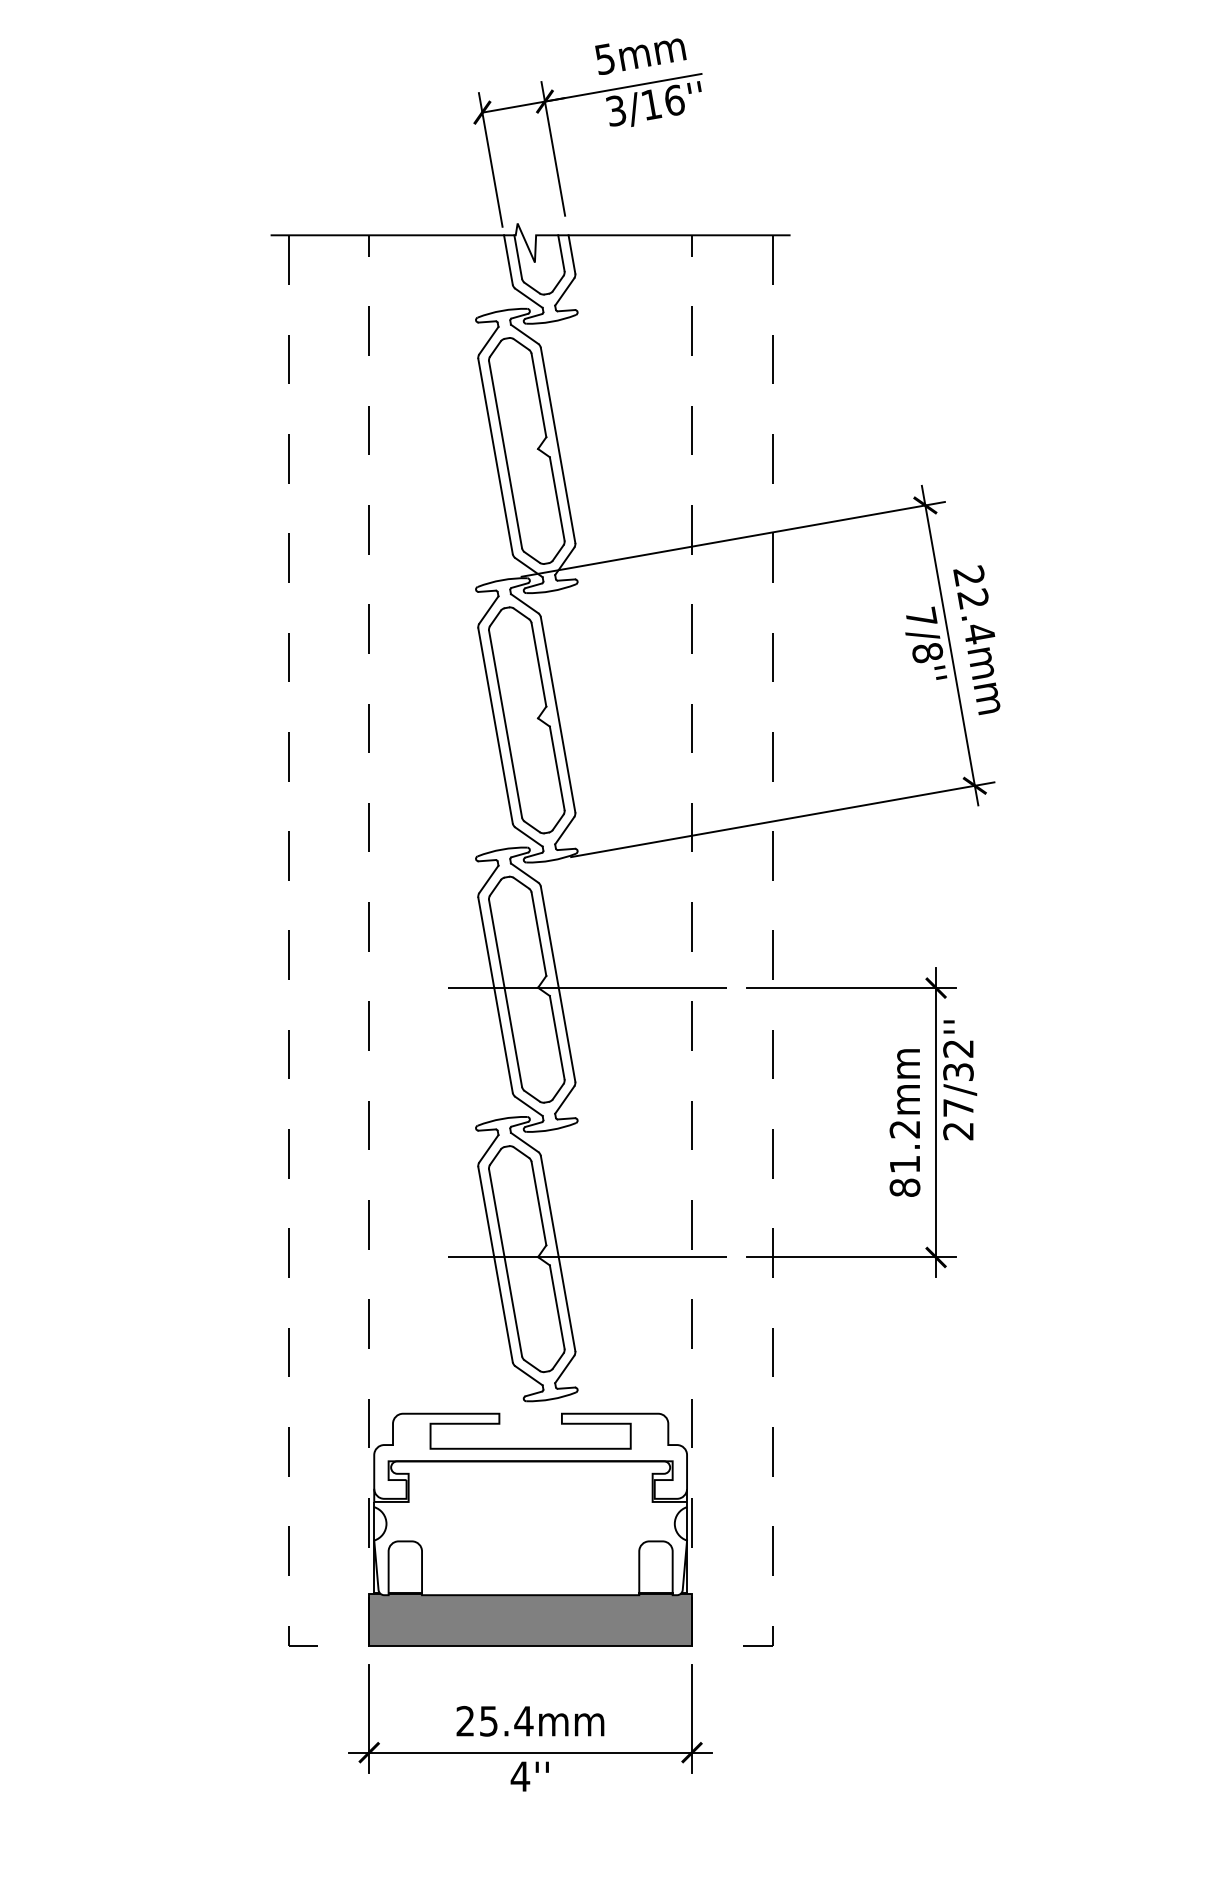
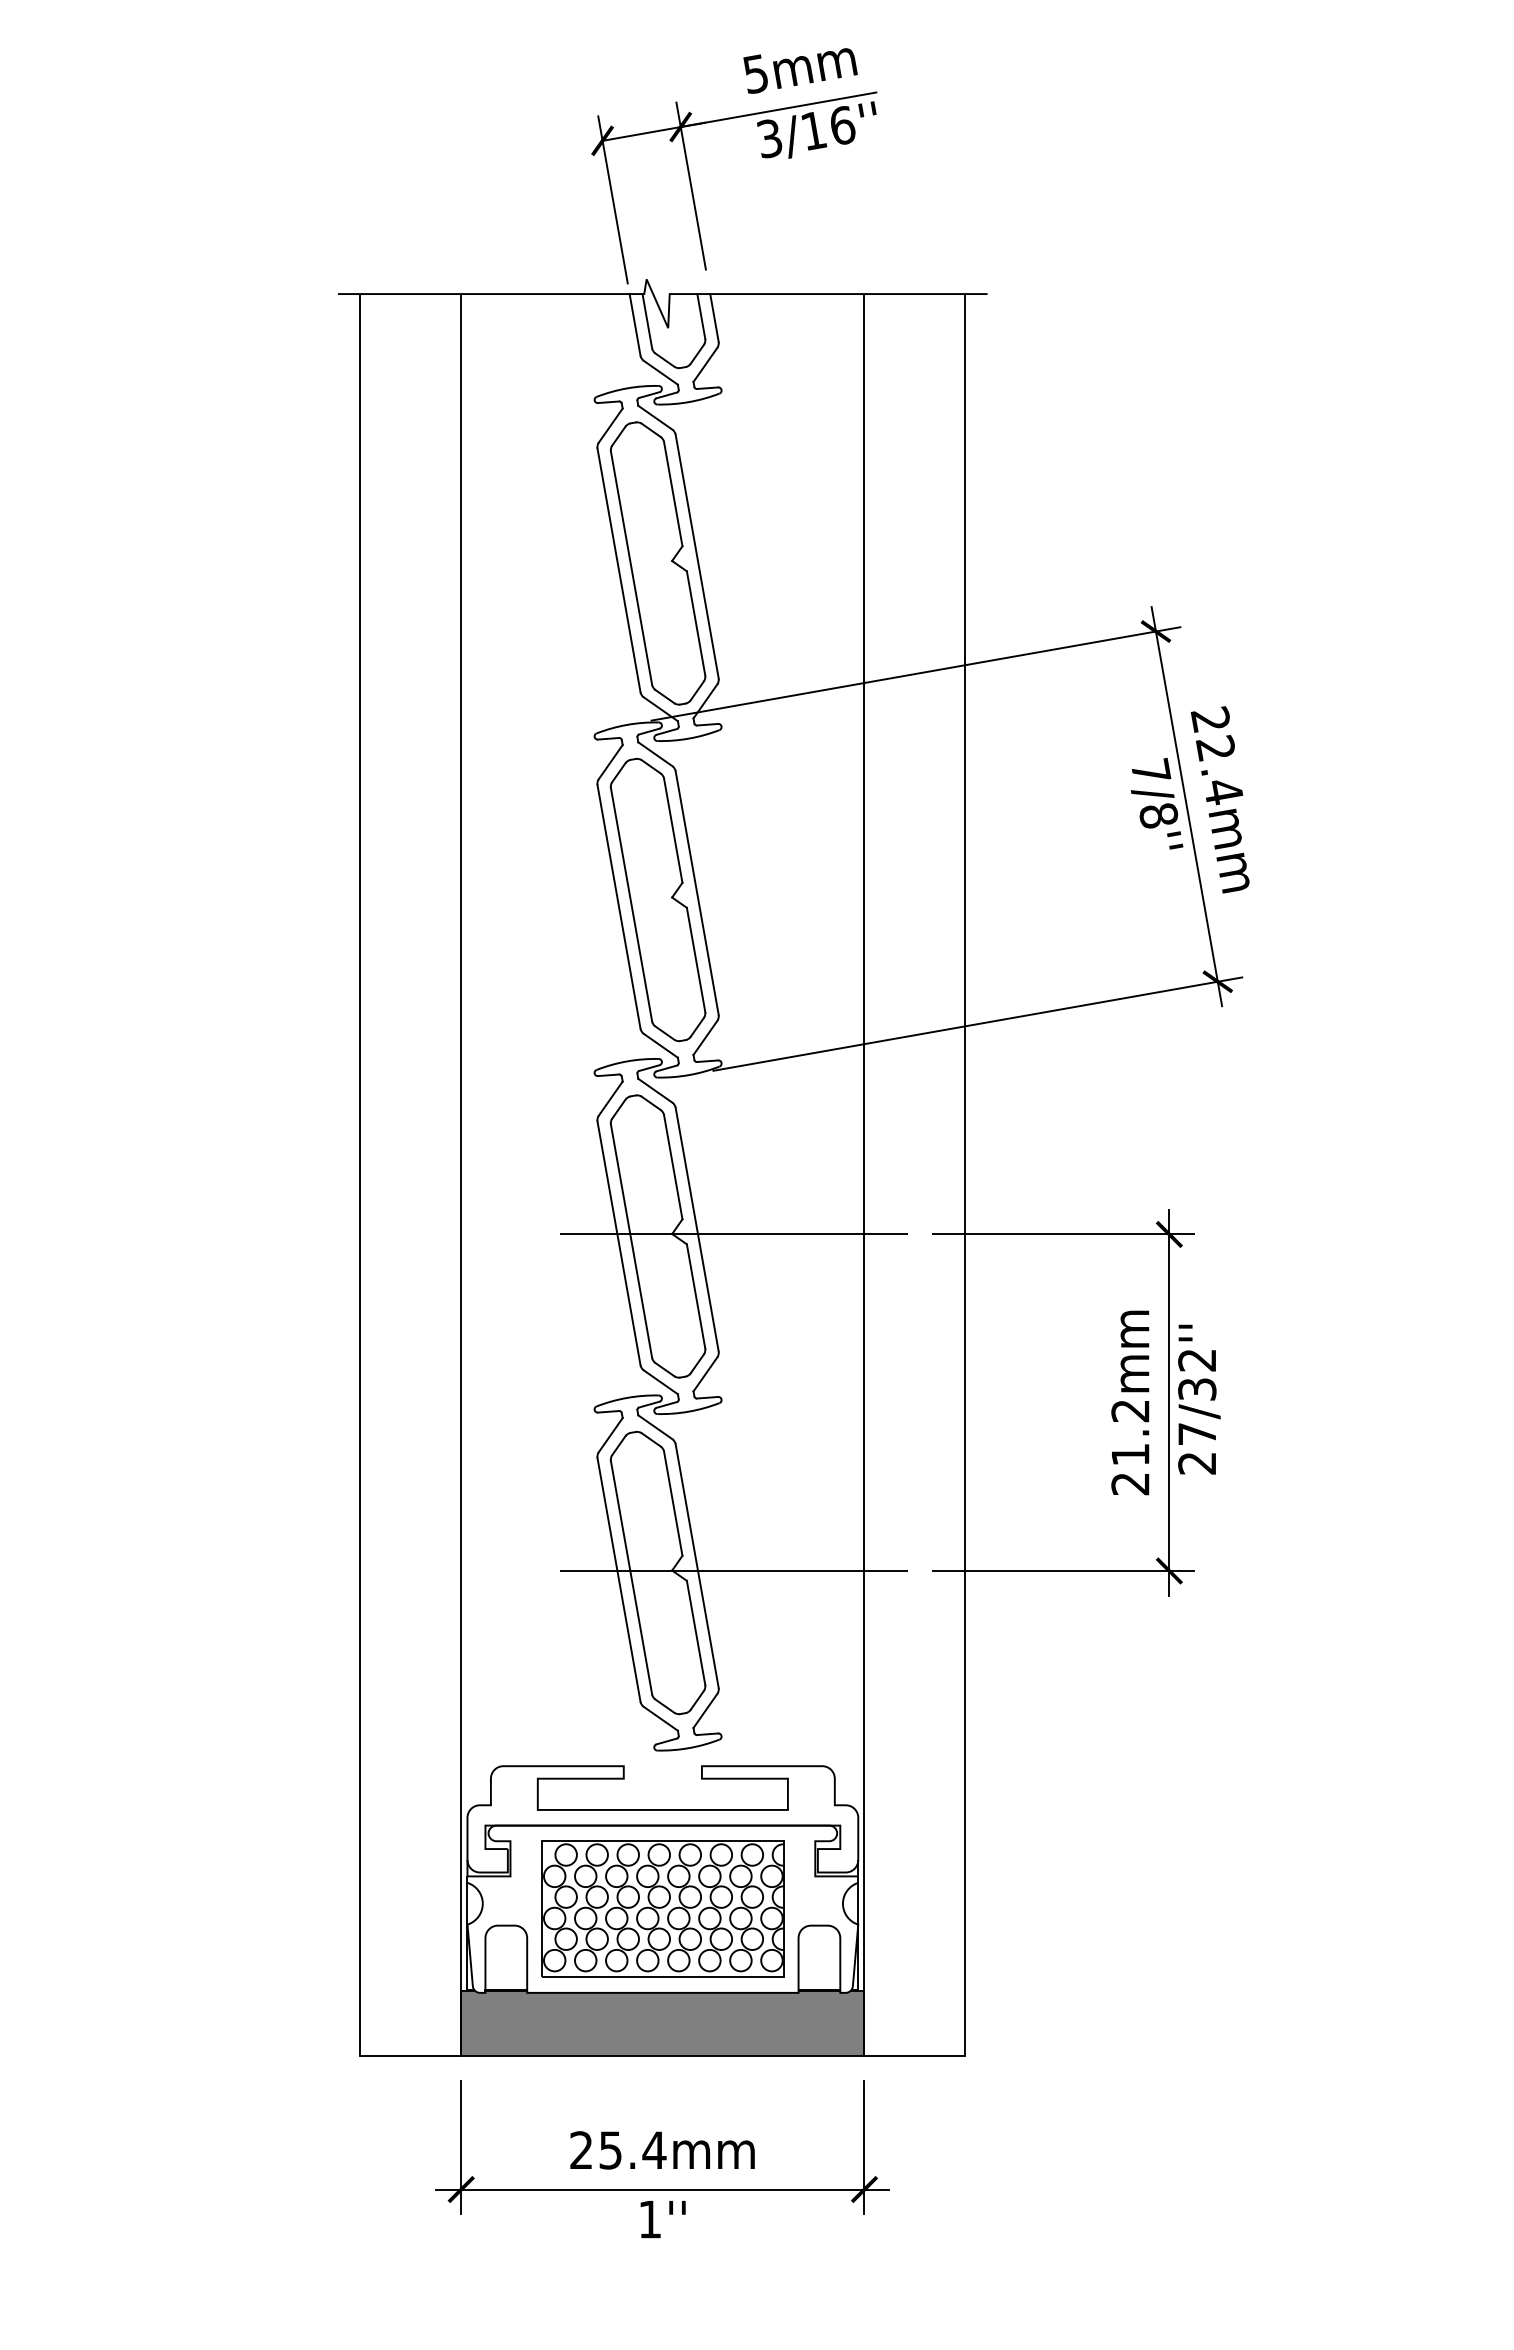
text: (960, 1080) -> (1199, 1399), moved
text: (904, 1187) -> (1130, 1483), 81.2mm -> 21.2mm
part: (530, 1527) -> (662, 1908), added
line: (329, 1645) -> (411, 2055), dashed -> solid
line: (732, 1645) -> (914, 2055), dashed -> solid
text: (520, 1776) -> (650, 2219), 4'' -> 1''

